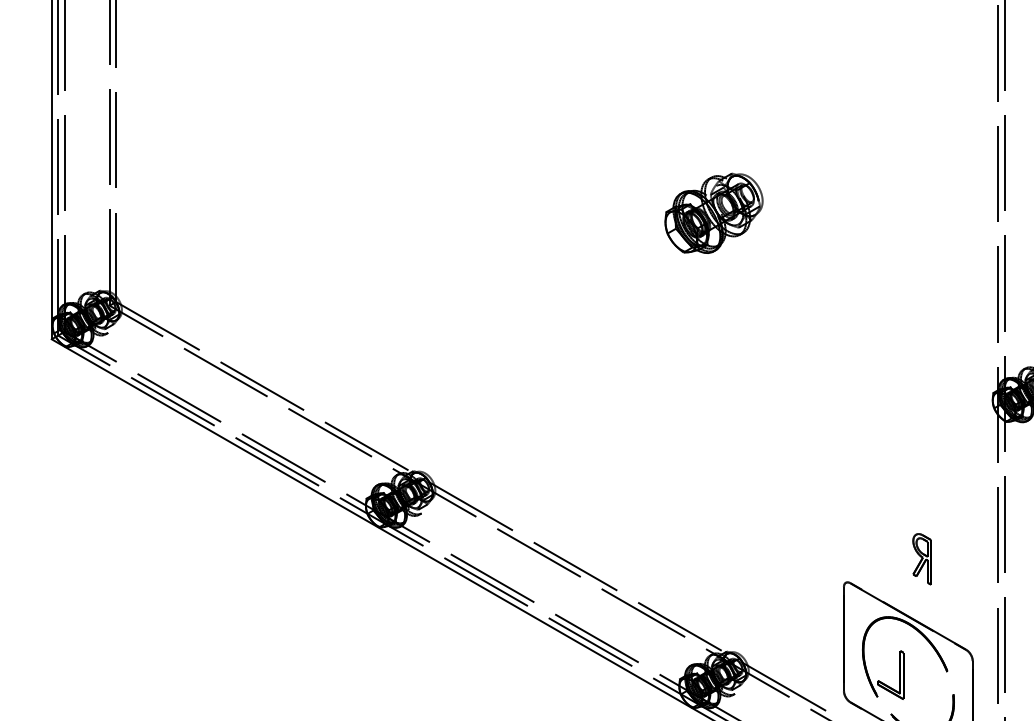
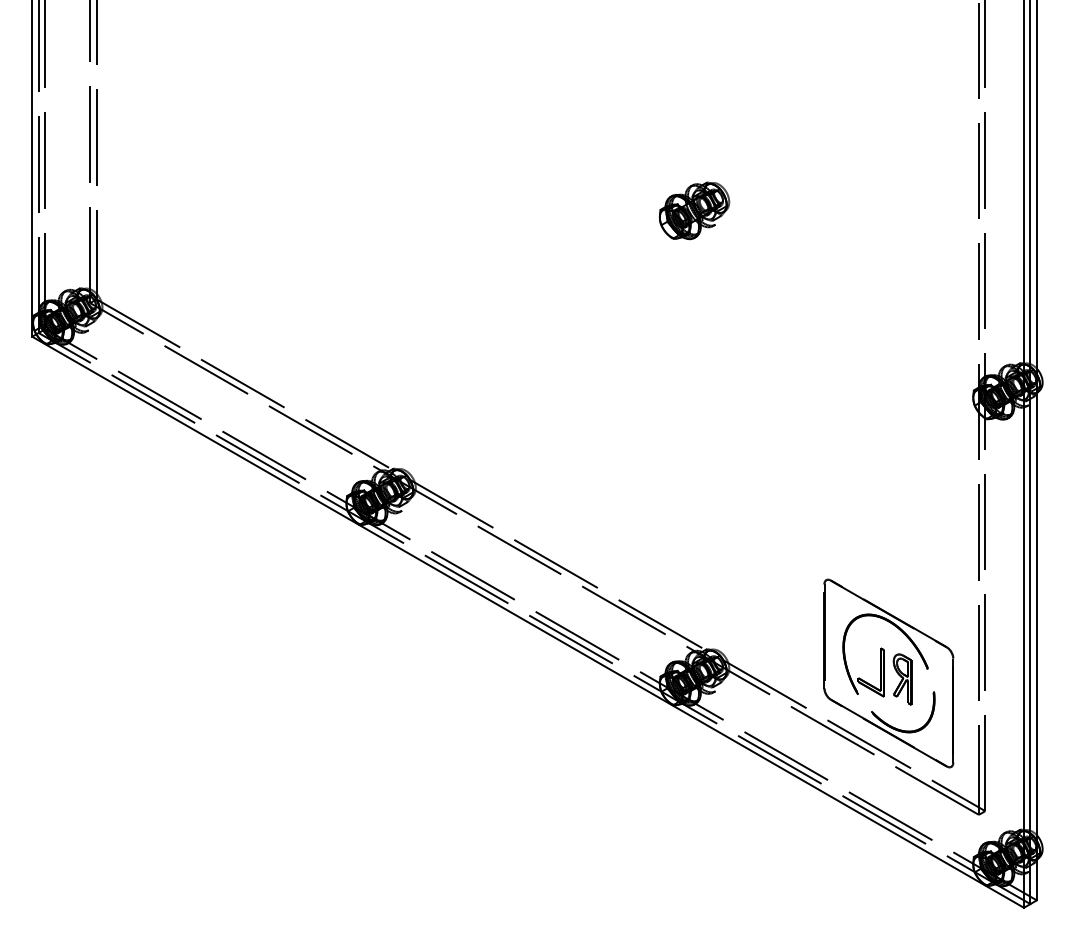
part: (714, 213) -> (694, 210), size x0.71
part: (922, 559) -> (902, 679), moved

